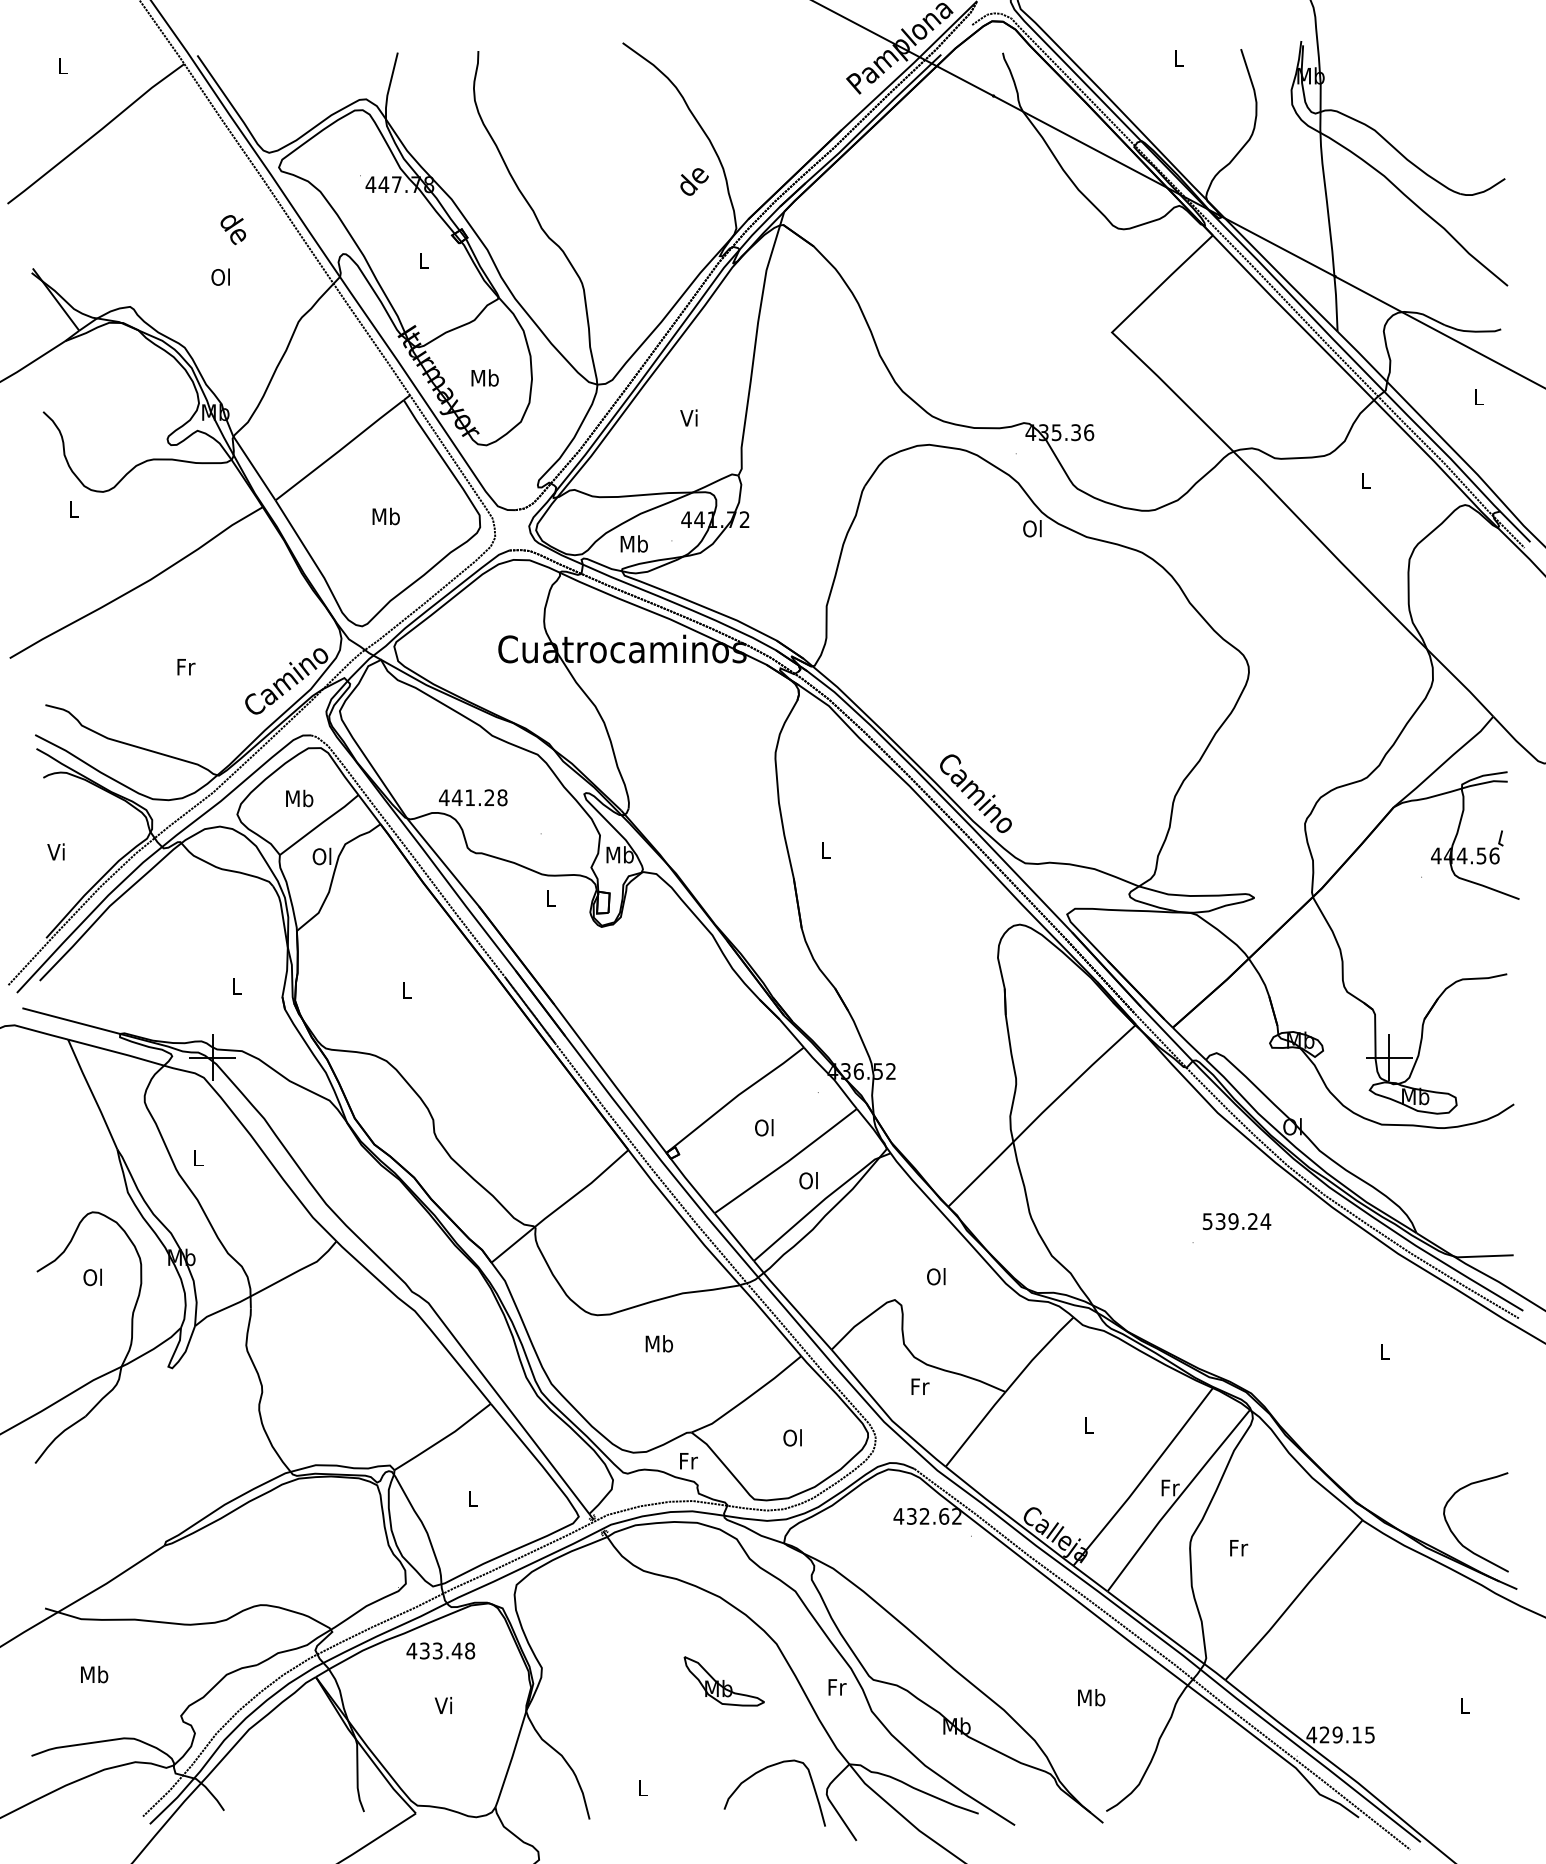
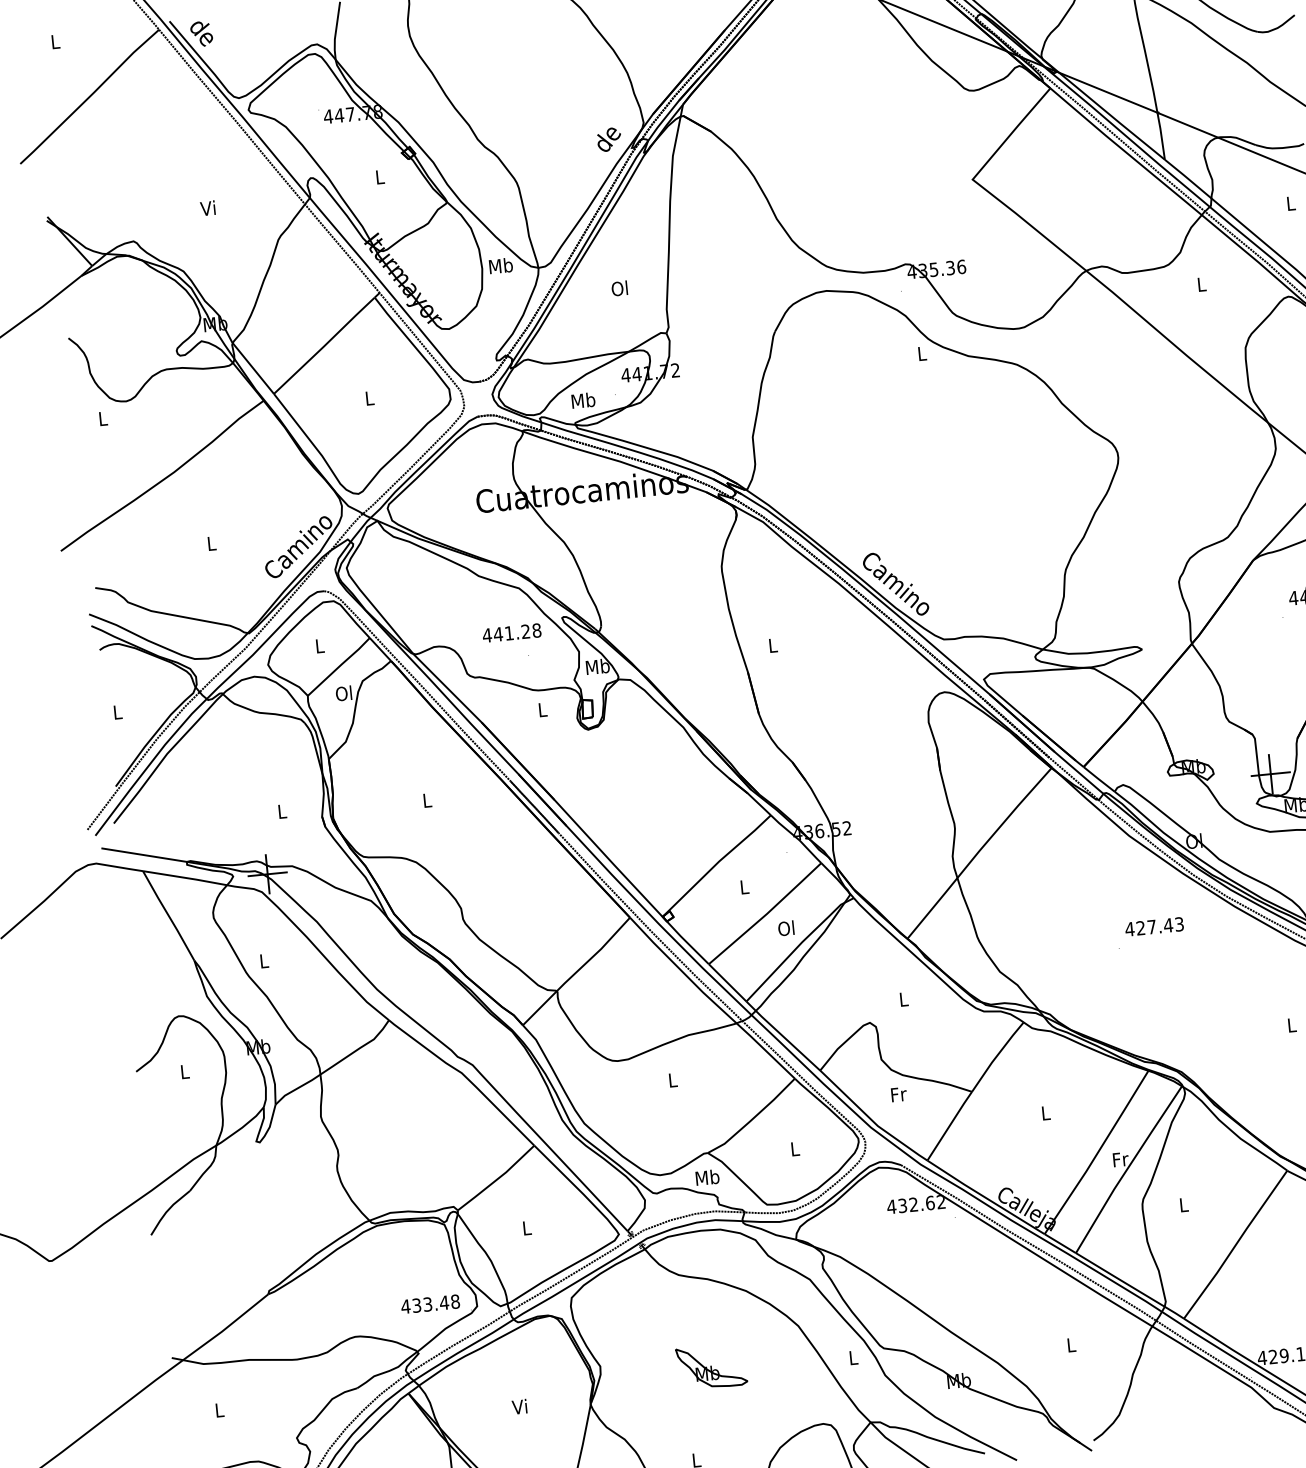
text: (694, 181) -> (609, 139), moved
text: (233, 230) -> (201, 34), moved
text: (220, 276) -> (208, 207), Ol -> Vi
text: (484, 377) -> (500, 265), moved
text: (689, 417) -> (619, 288), Vi -> Ol
text: (385, 516) -> (369, 398), Mb -> L
text: (1032, 528) -> (921, 353), Ol -> L
text: (186, 667) -> (212, 543), Fr -> L
text: (473, 797) -> (512, 632), moved
text: (299, 798) -> (319, 645), Mb -> L
text: (55, 851) -> (116, 711), Vi -> L
text: (764, 1127) -> (744, 886), Ol -> L
text: (1236, 1221) -> (1154, 926), 539.24 -> 427.43
text: (936, 1276) -> (903, 999), Ol -> L
text: (92, 1277) -> (184, 1071), Ol -> L
text: (659, 1343) -> (672, 1079), Mb -> L
text: (792, 1437) -> (794, 1148), Ol -> L
text: (688, 1460) -> (707, 1177), Fr -> Mb
text: (1239, 1548) -> (1184, 1205), Fr -> L
text: (440, 1650) -> (430, 1303), moved
text: (94, 1674) -> (219, 1410), Mb -> L
part: (723, 1681) -> (711, 1367), moved
text: (837, 1687) -> (853, 1357), Fr -> L
text: (1091, 1697) -> (1071, 1344), Mb -> L

